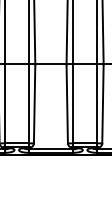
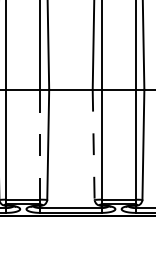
line: (28, 103) -> (39, 144), solid -> dashed
line: (67, 104) -> (94, 145), solid -> dashed

